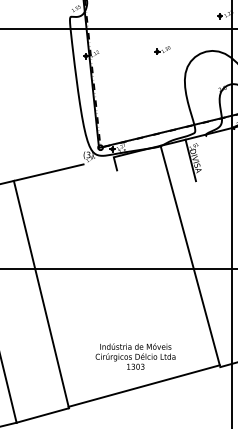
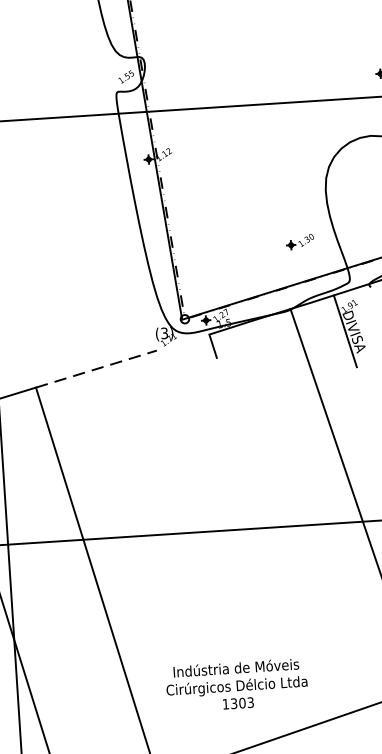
part: (162, 50) -> (300, 242), moved
line: (48, 172) -> (95, 368), solid -> dashed
text: (135, 356) -> (236, 685), moved

